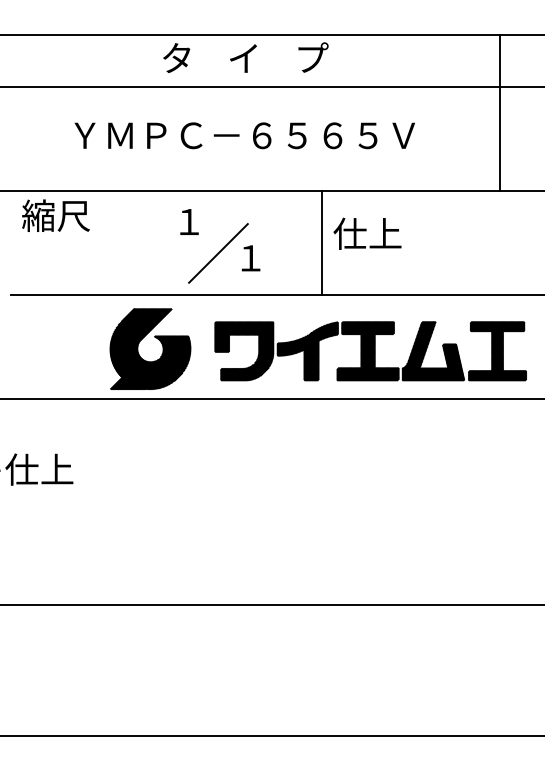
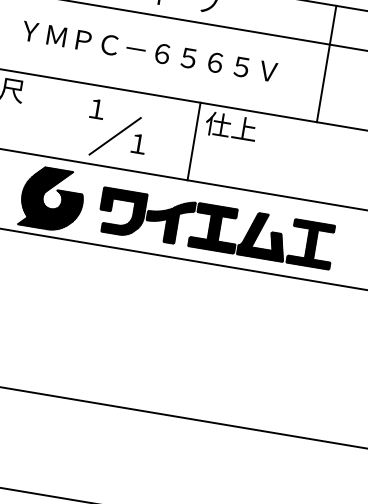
line: (500, 113) -> (326, 64), moved
text: (367, 233) -> (231, 126), moved

